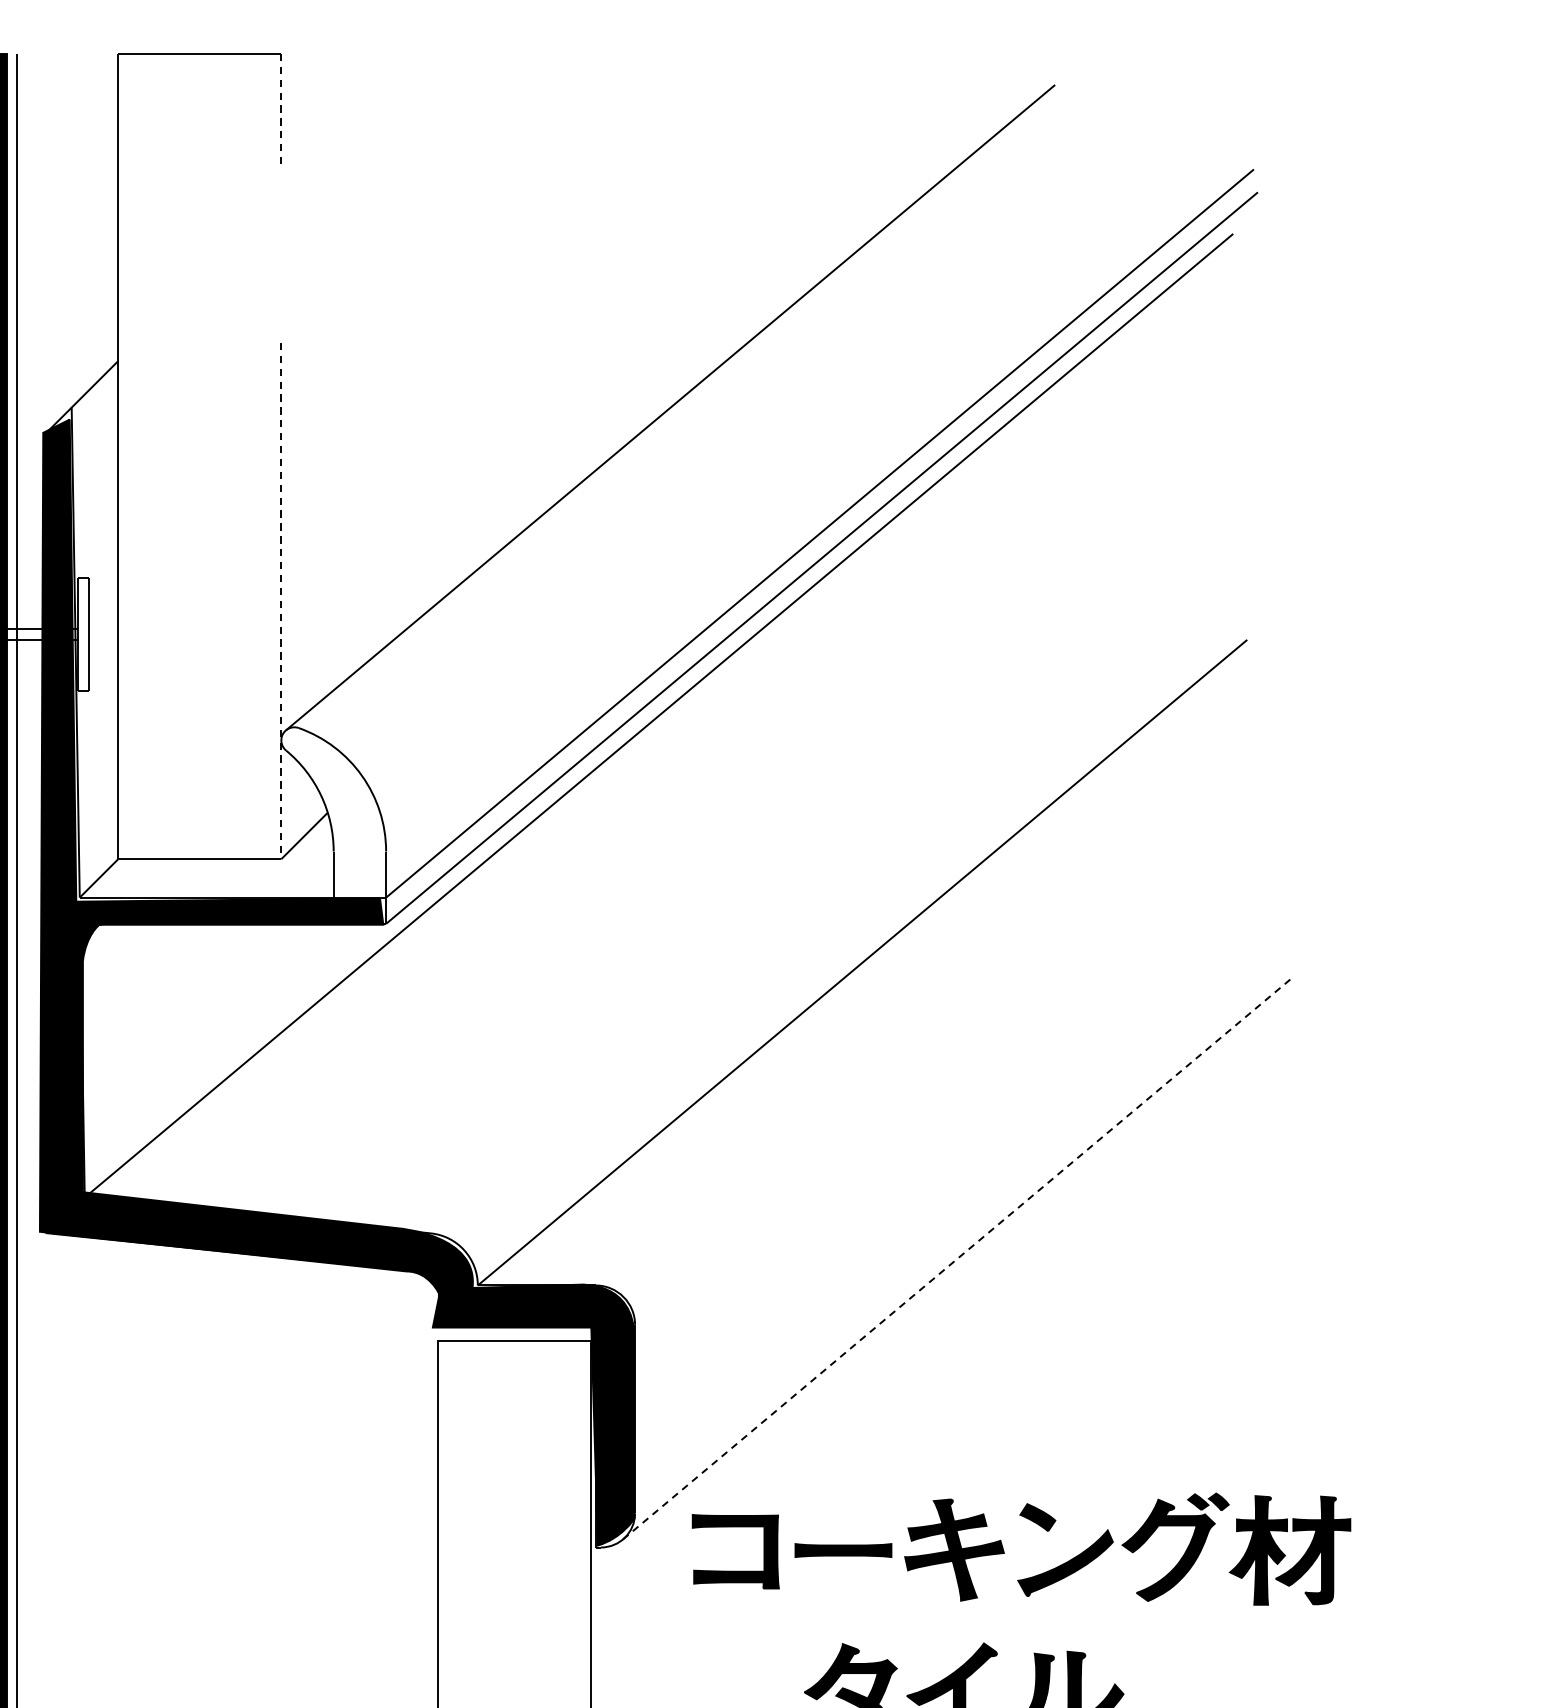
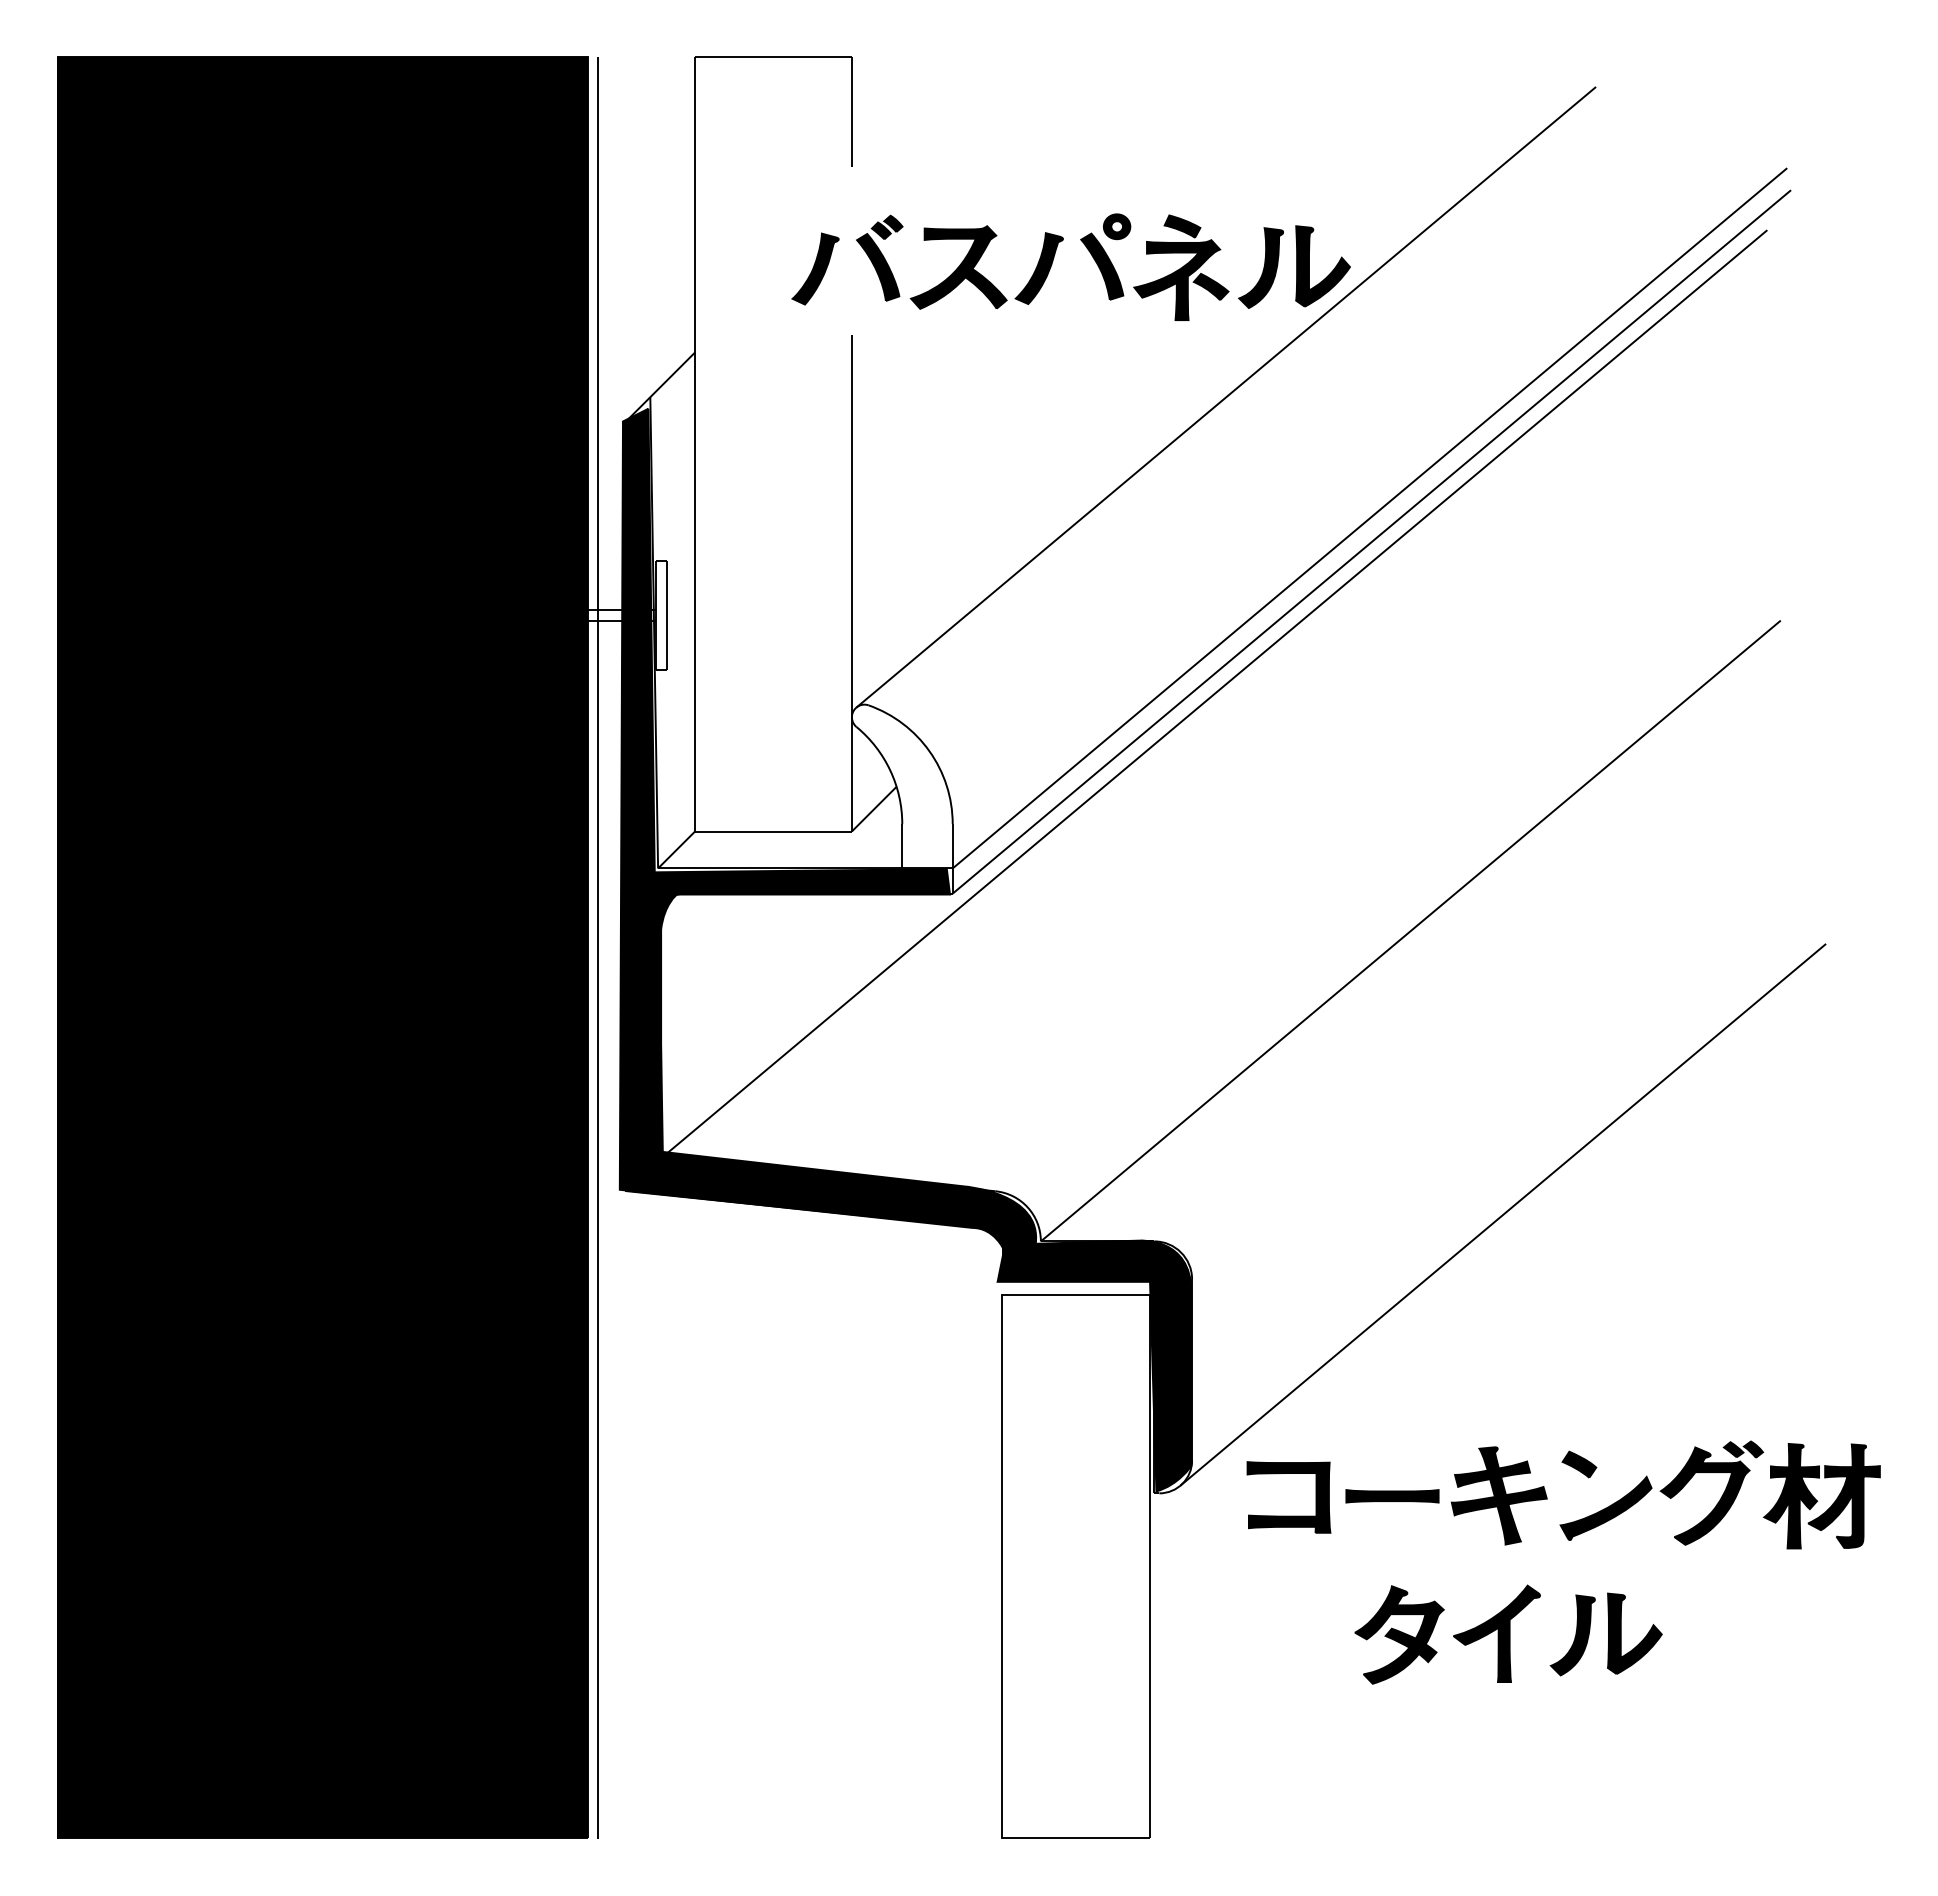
line: (280, 111) -> (851, 112), dashed -> solid
part: (490, 266) -> (1053, 261), added
line: (280, 601) -> (851, 583), dashed -> solid
line: (958, 1257) -> (1503, 1214), dashed -> solid

